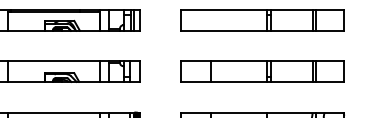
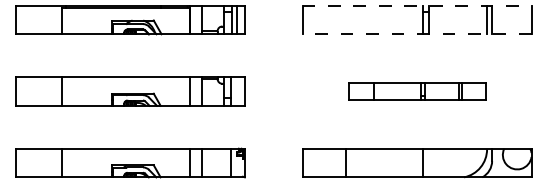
line: (262, 10) -> (417, 5), solid -> dashed
line: (262, 30) -> (416, 34), solid -> dashed
part: (262, 71) -> (417, 91), size x0.6

